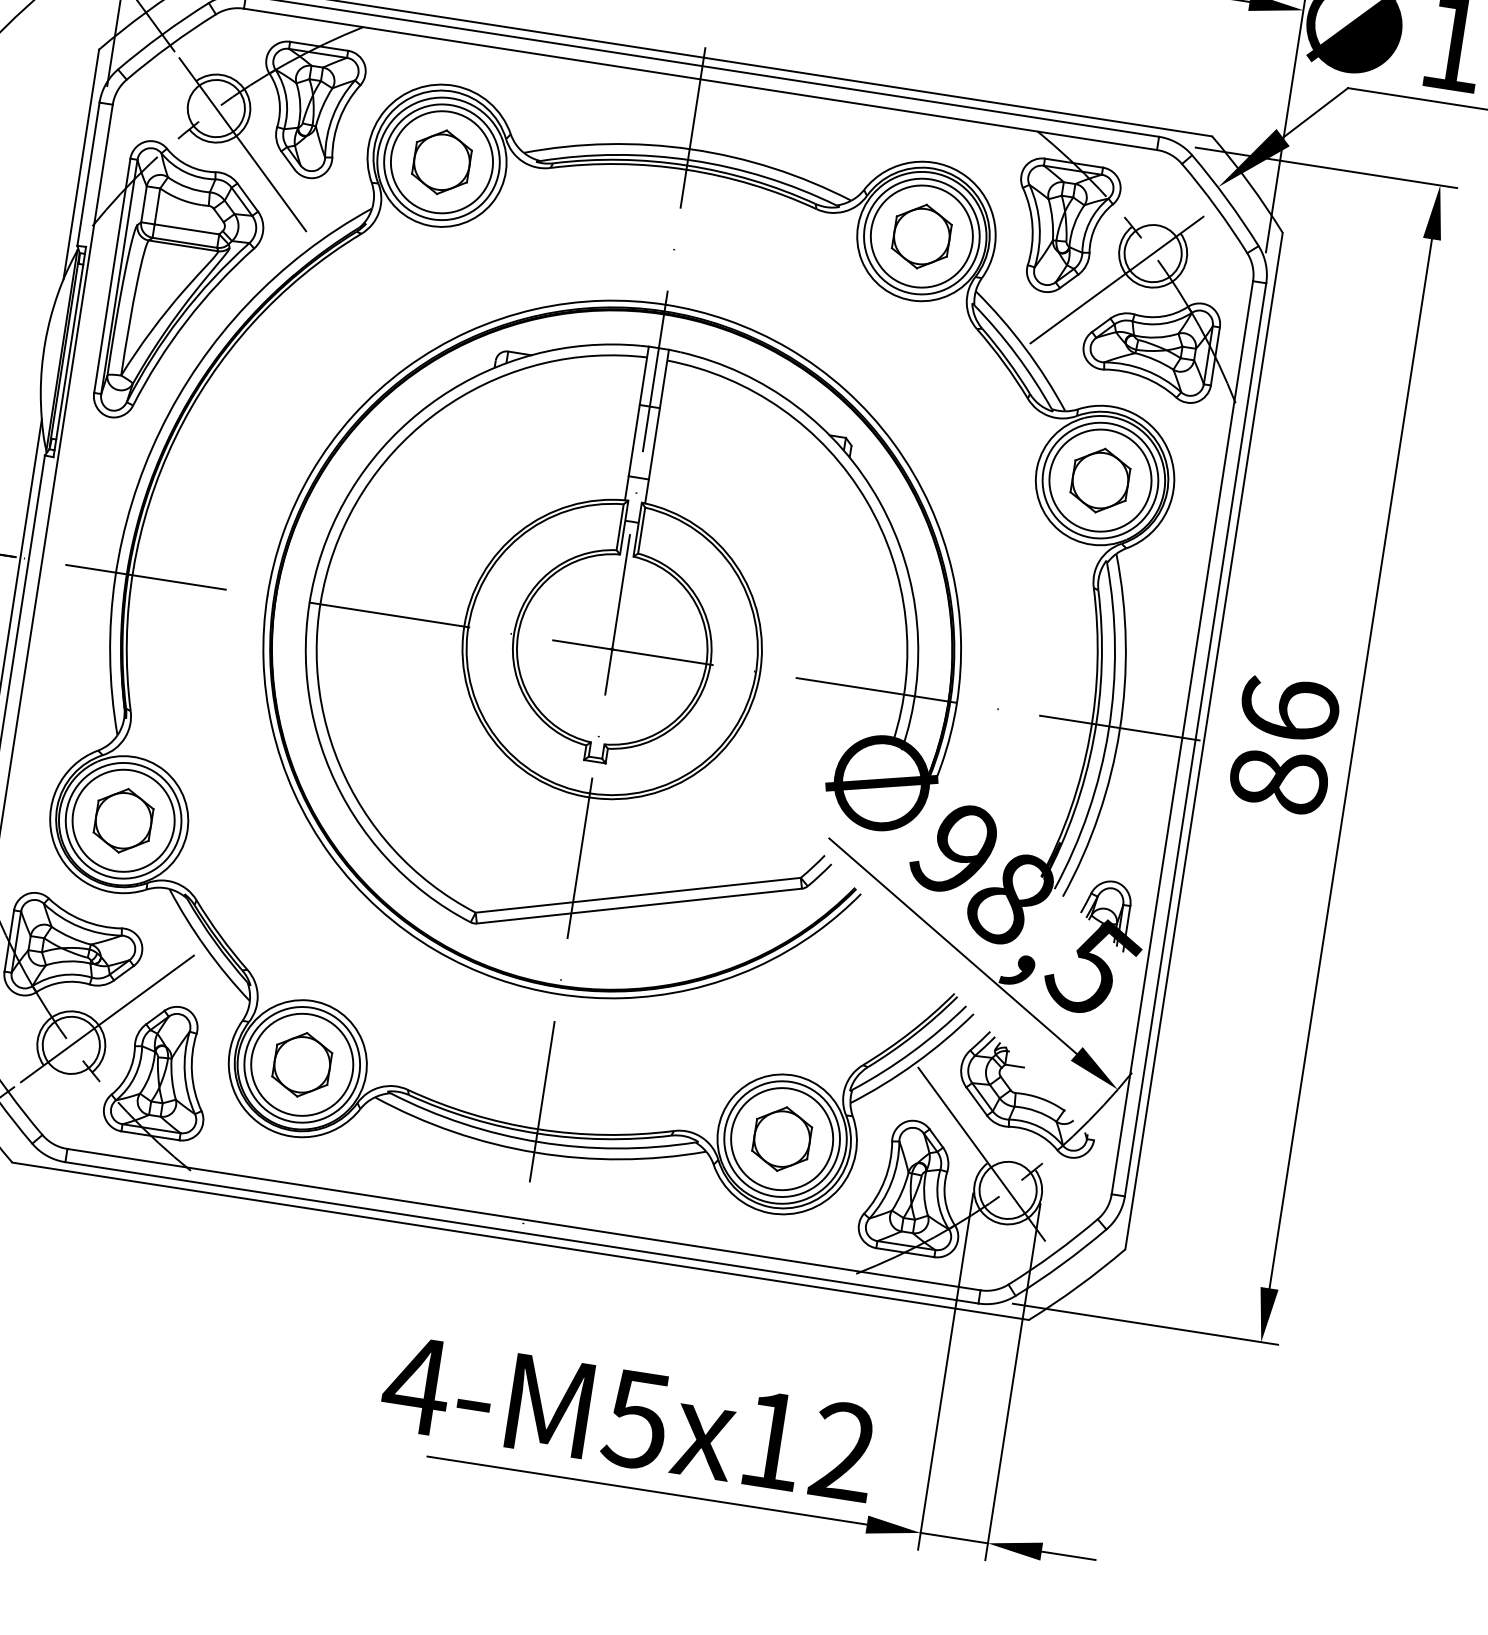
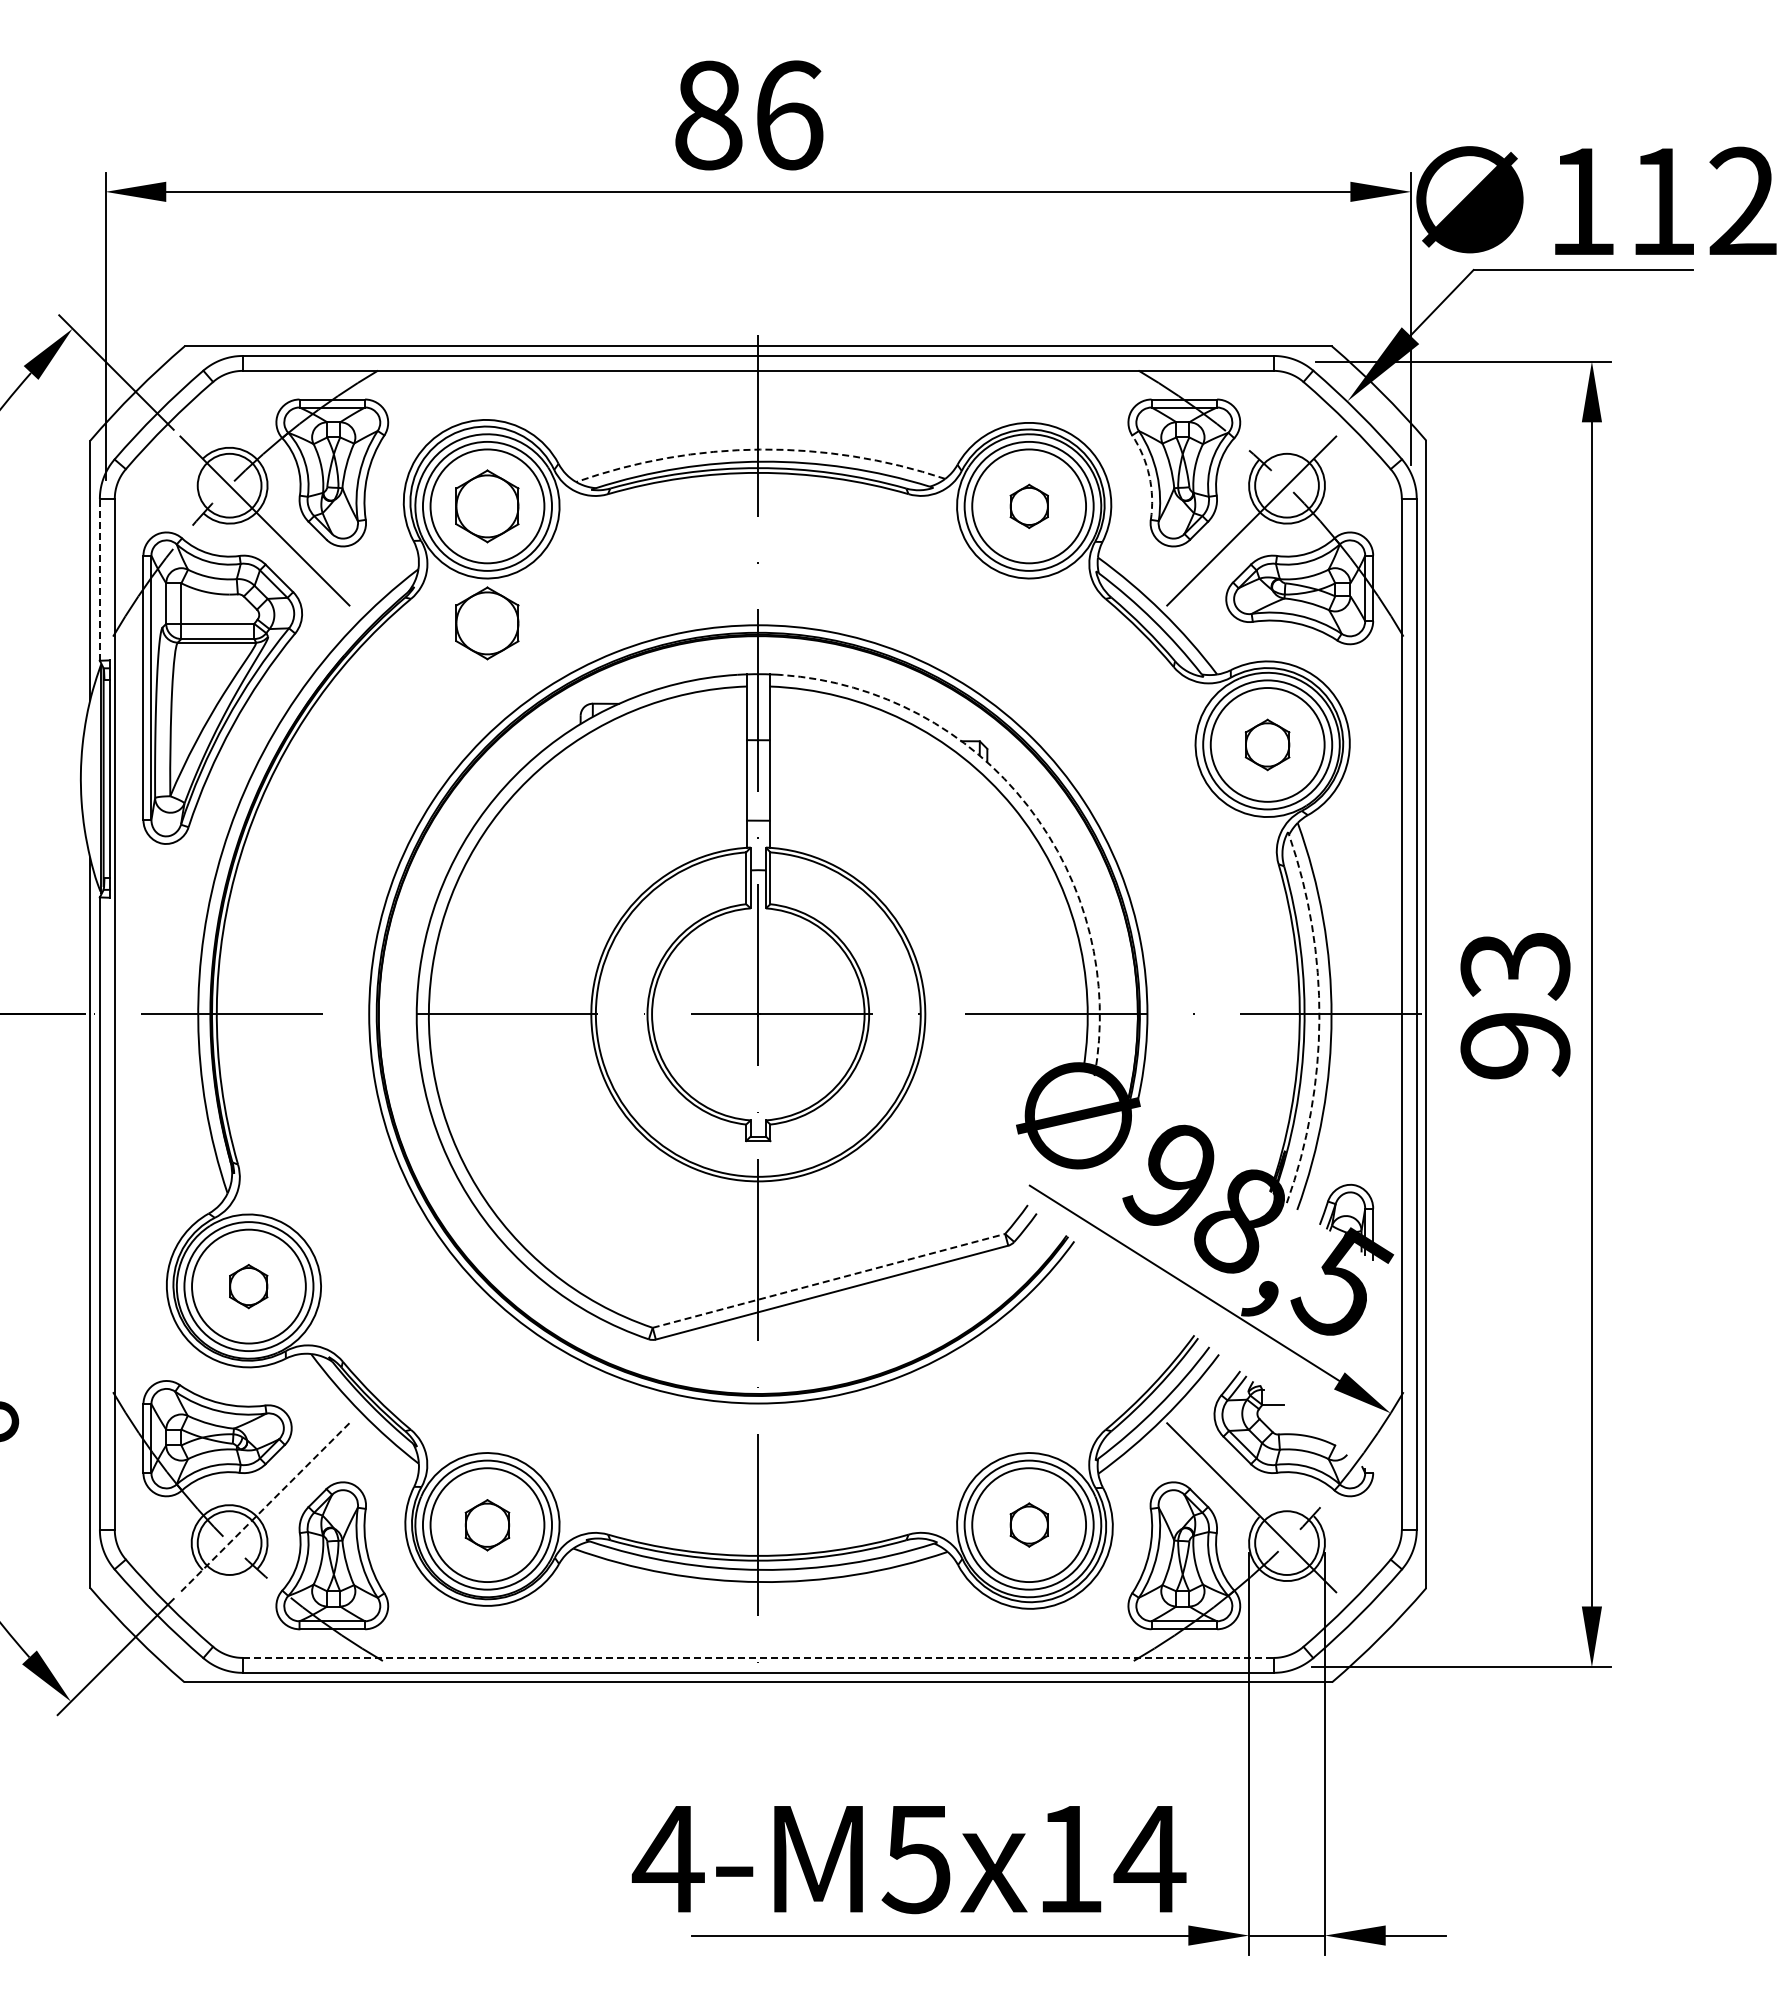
arc: (691, 149) -> (760, 449), solid -> dashed
line: (88, 173) -> (99, 579), solid -> dashed
arc: (1032, 225) -> (1149, 475), solid -> dashed
part: (922, 236) -> (1029, 506), size x0.6
part: (425, 266) -> (487, 623), added
part: (1100, 480) -> (1267, 744), size x0.7
arc: (880, 502) -> (1028, 806), solid -> dashed
arc: (1108, 730) -> (1319, 1019), solid -> dashed
text: (1284, 745) -> (1515, 1005), 86 -> 93
part: (123, 820) -> (248, 1286), size x0.6
line: (638, 895) -> (829, 1280), solid -> dashed
line: (107, 1018) -> (264, 1507), solid -> dashed
part: (302, 1065) -> (487, 1525), size x0.7
part: (782, 1138) -> (1029, 1524), size x0.6
line: (524, 1219) -> (758, 1657), solid -> dashed
text: (843, 1450) -> (1149, 1858), 4-M5x12 -> 4-M5x14

